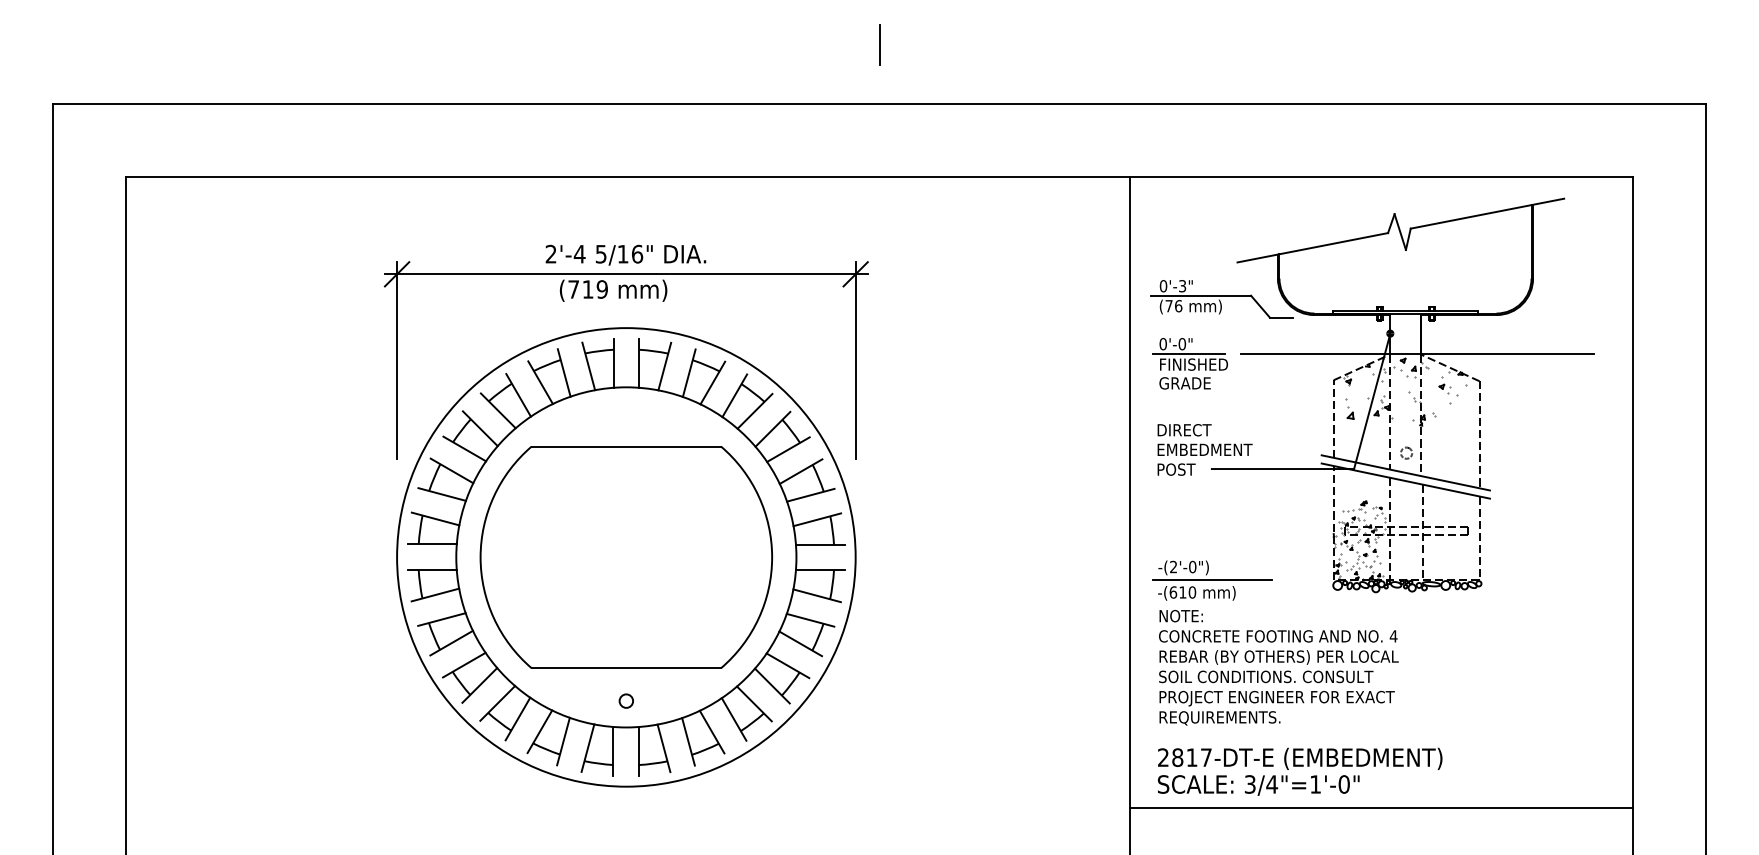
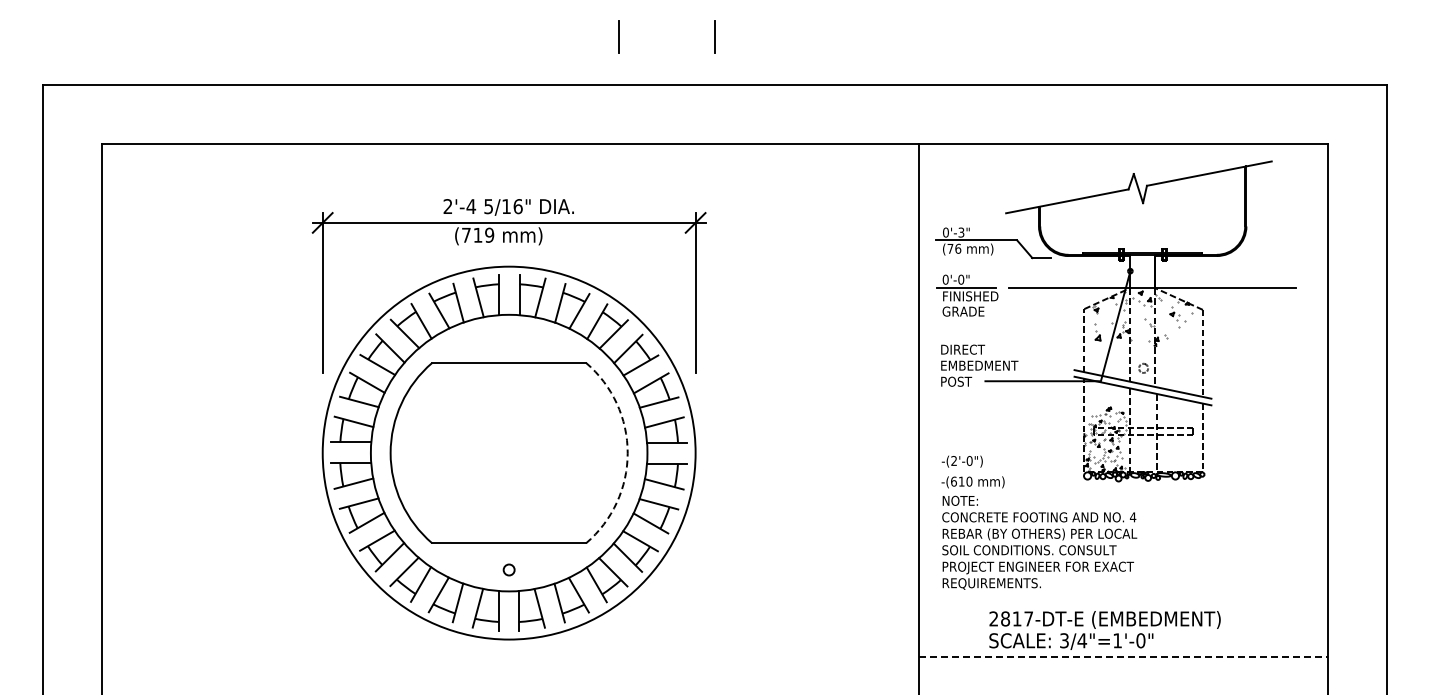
line: (760, 45) -> (618, 36), added
arc: (771, 557) -> (627, 453), solid -> dashed
line: (1212, 579) -> (985, 471), removed
text: (1299, 771) -> (1104, 630), moved
line: (1381, 808) -> (1123, 657), solid -> dashed

